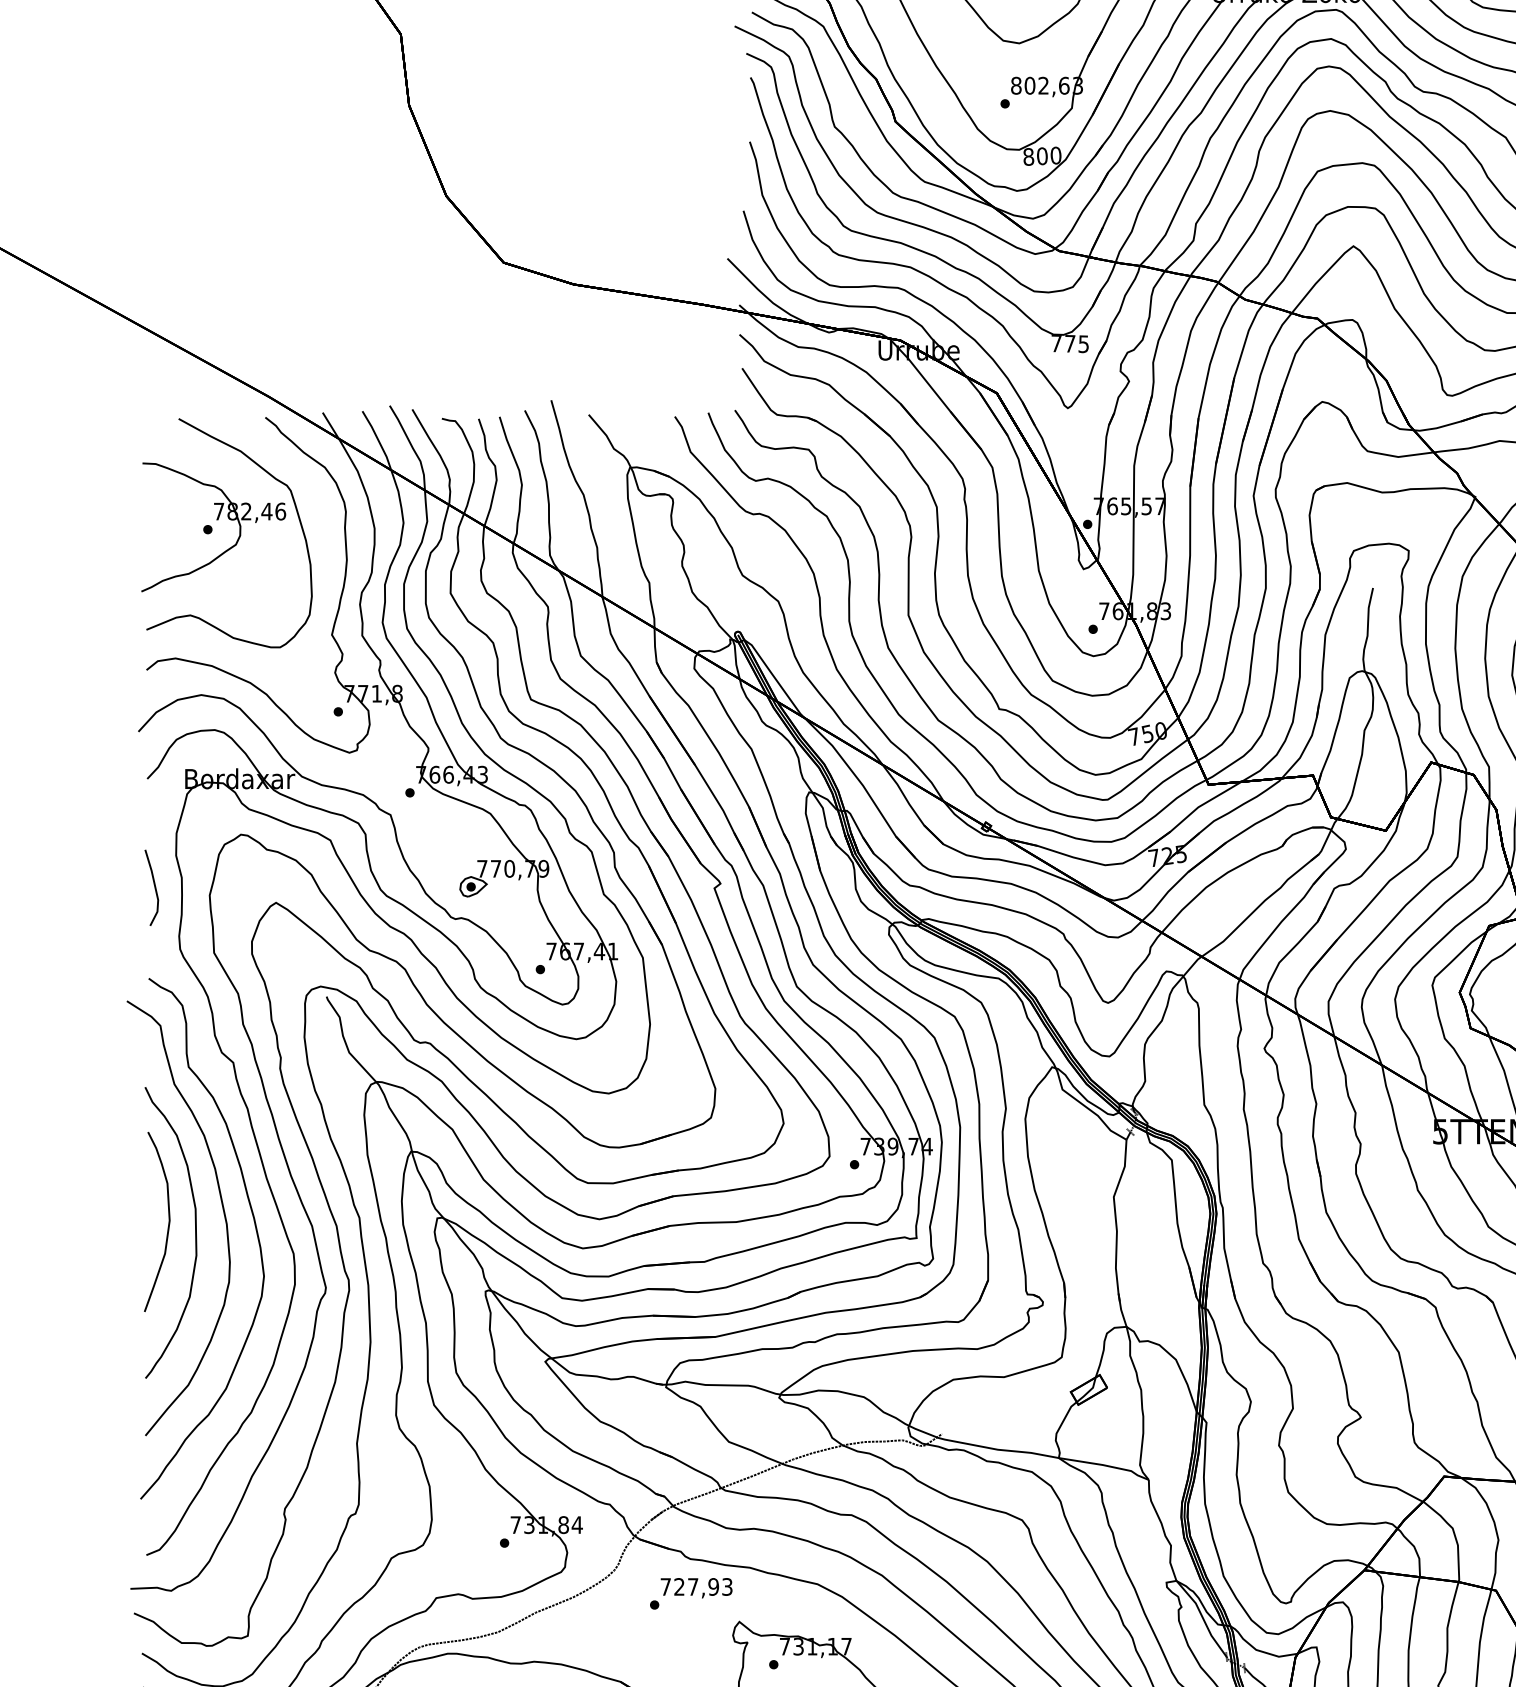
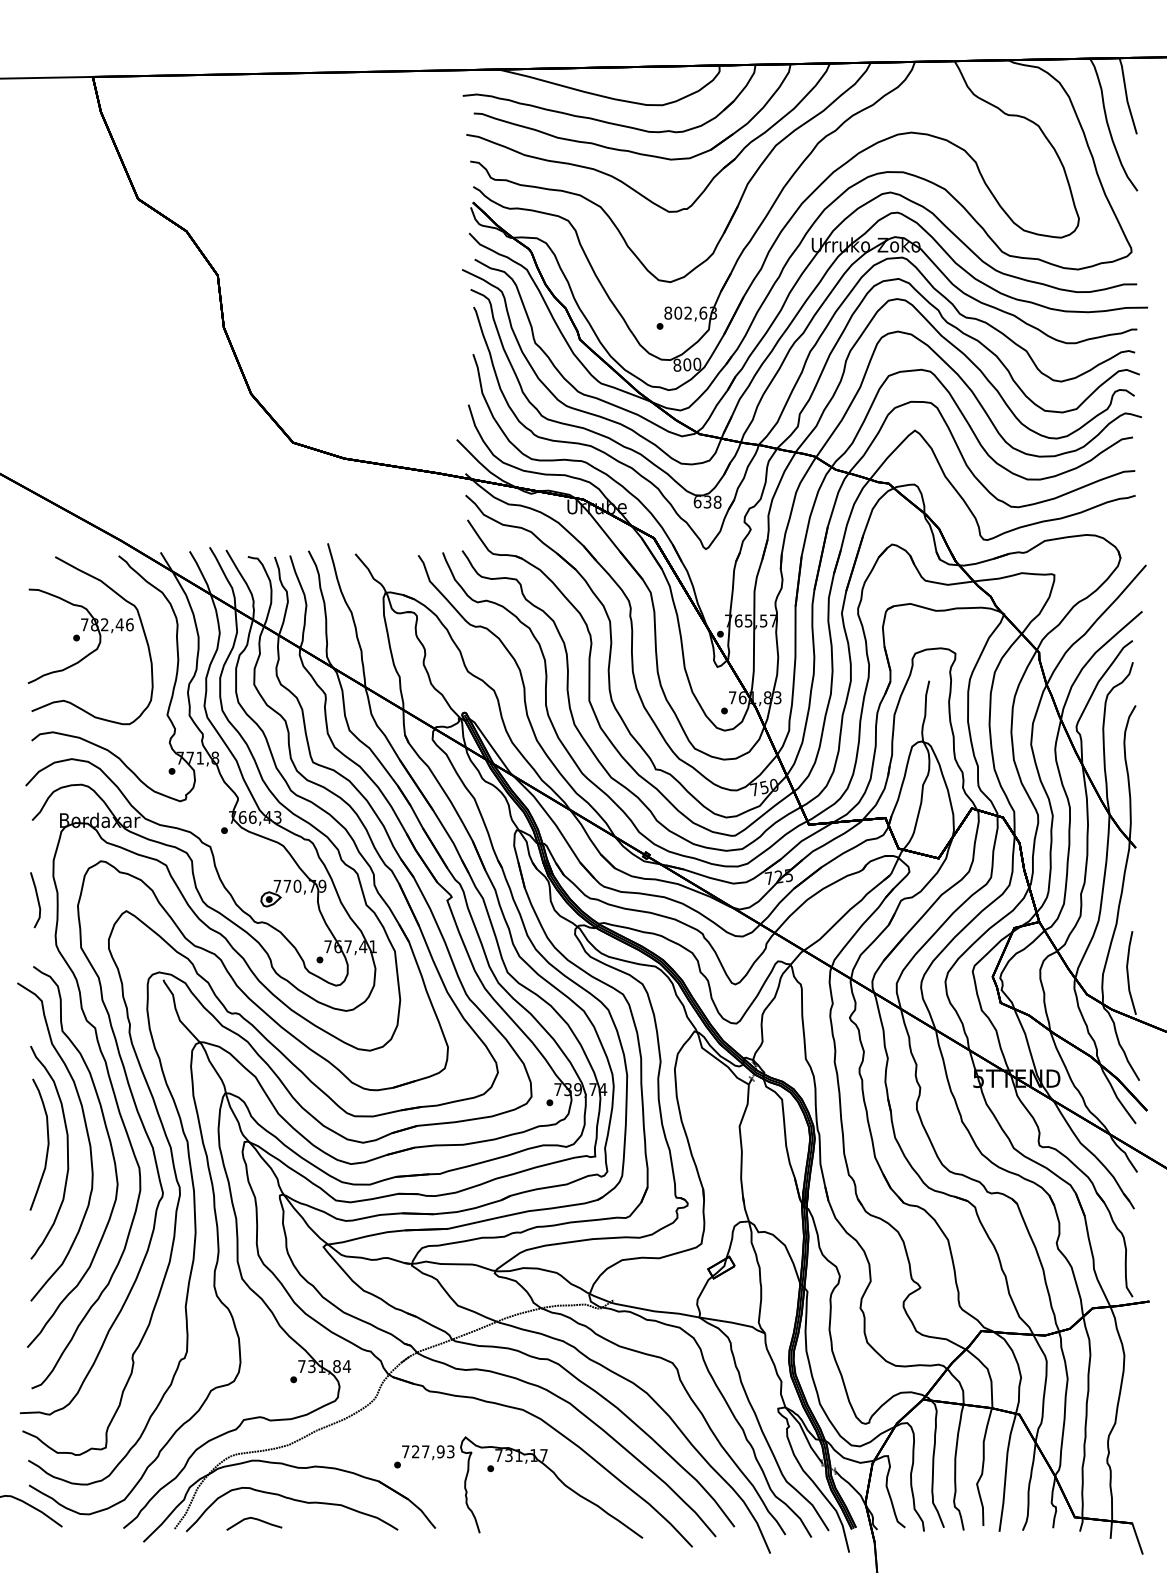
text: (1069, 343) -> (707, 501), 775 -> 638
text: (691, 1593) -> (424, 1456), moved

